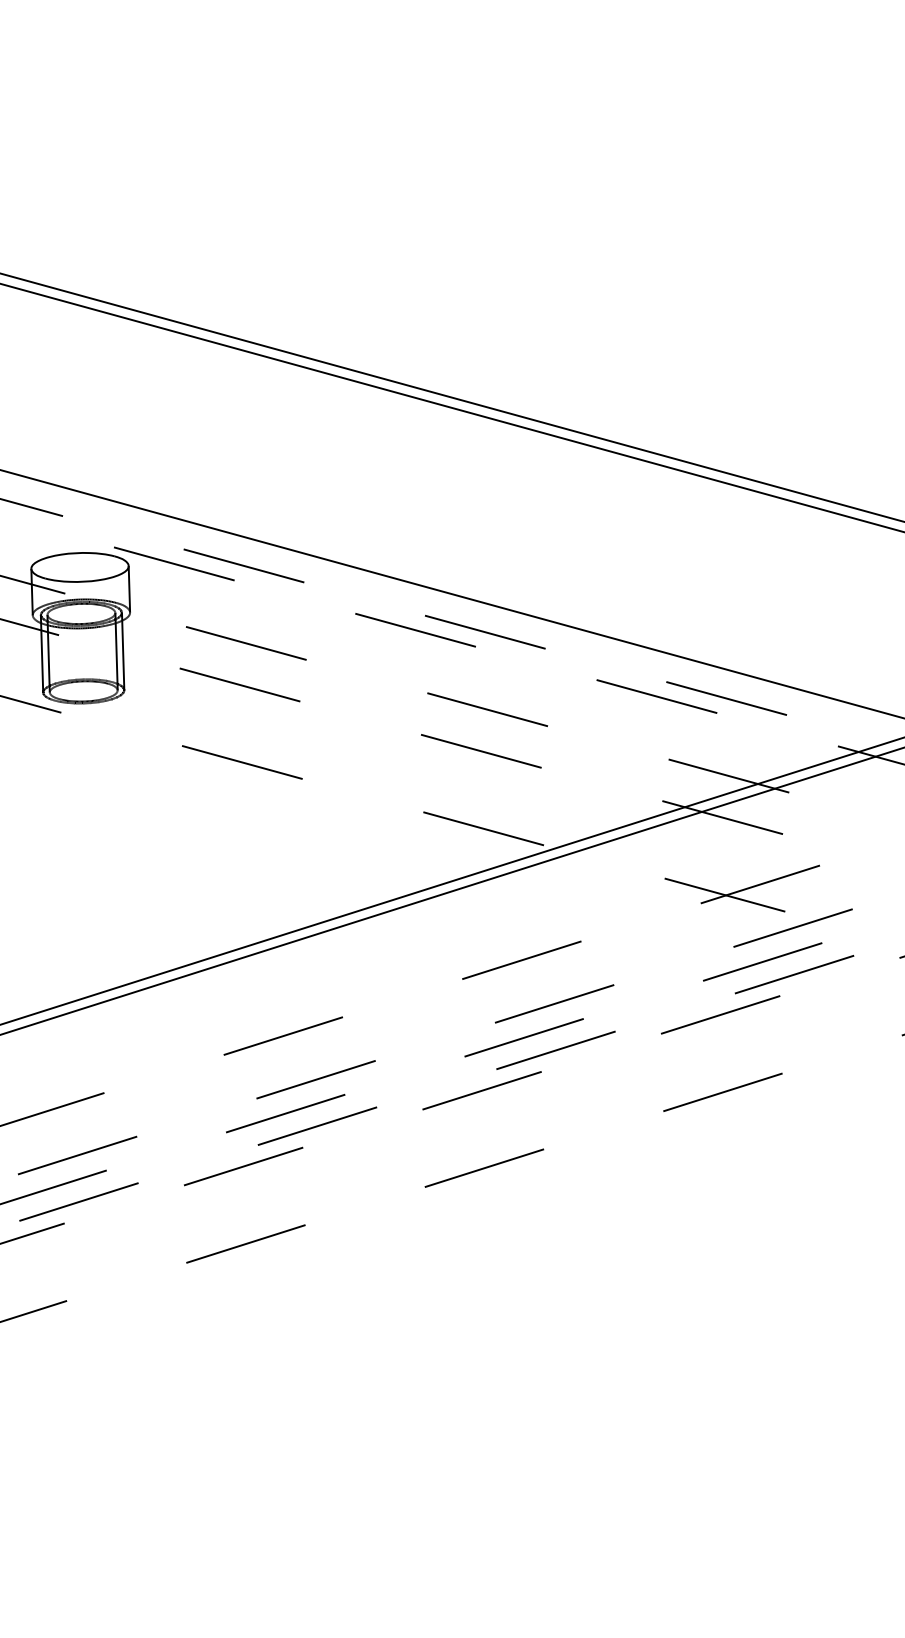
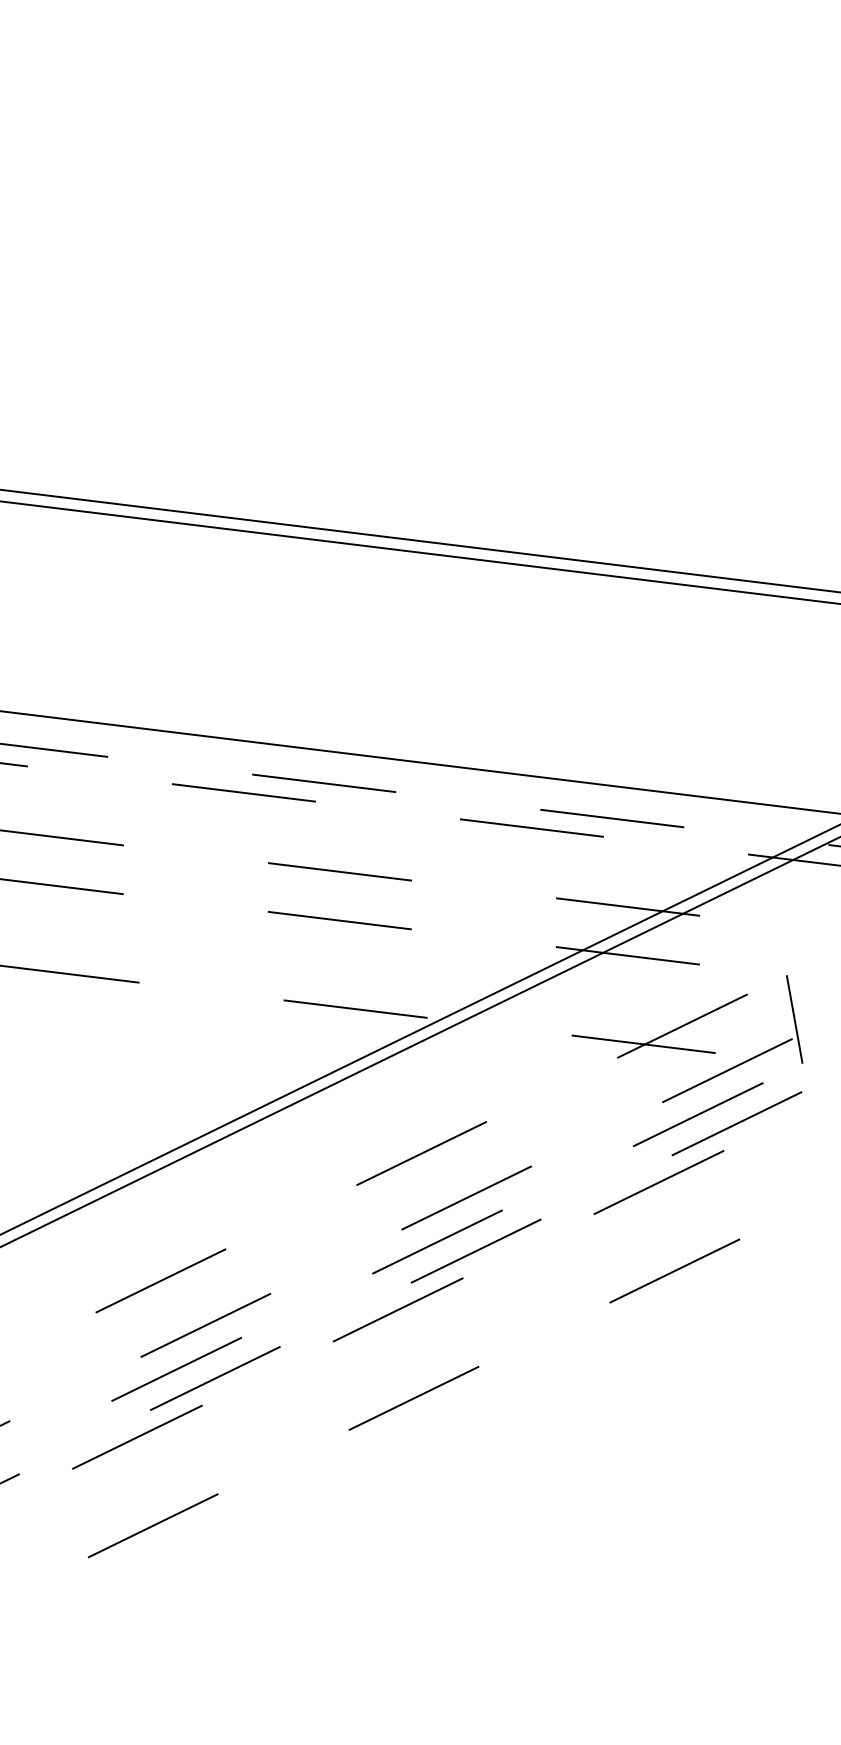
line: (856, 892) -> (794, 1019), added

